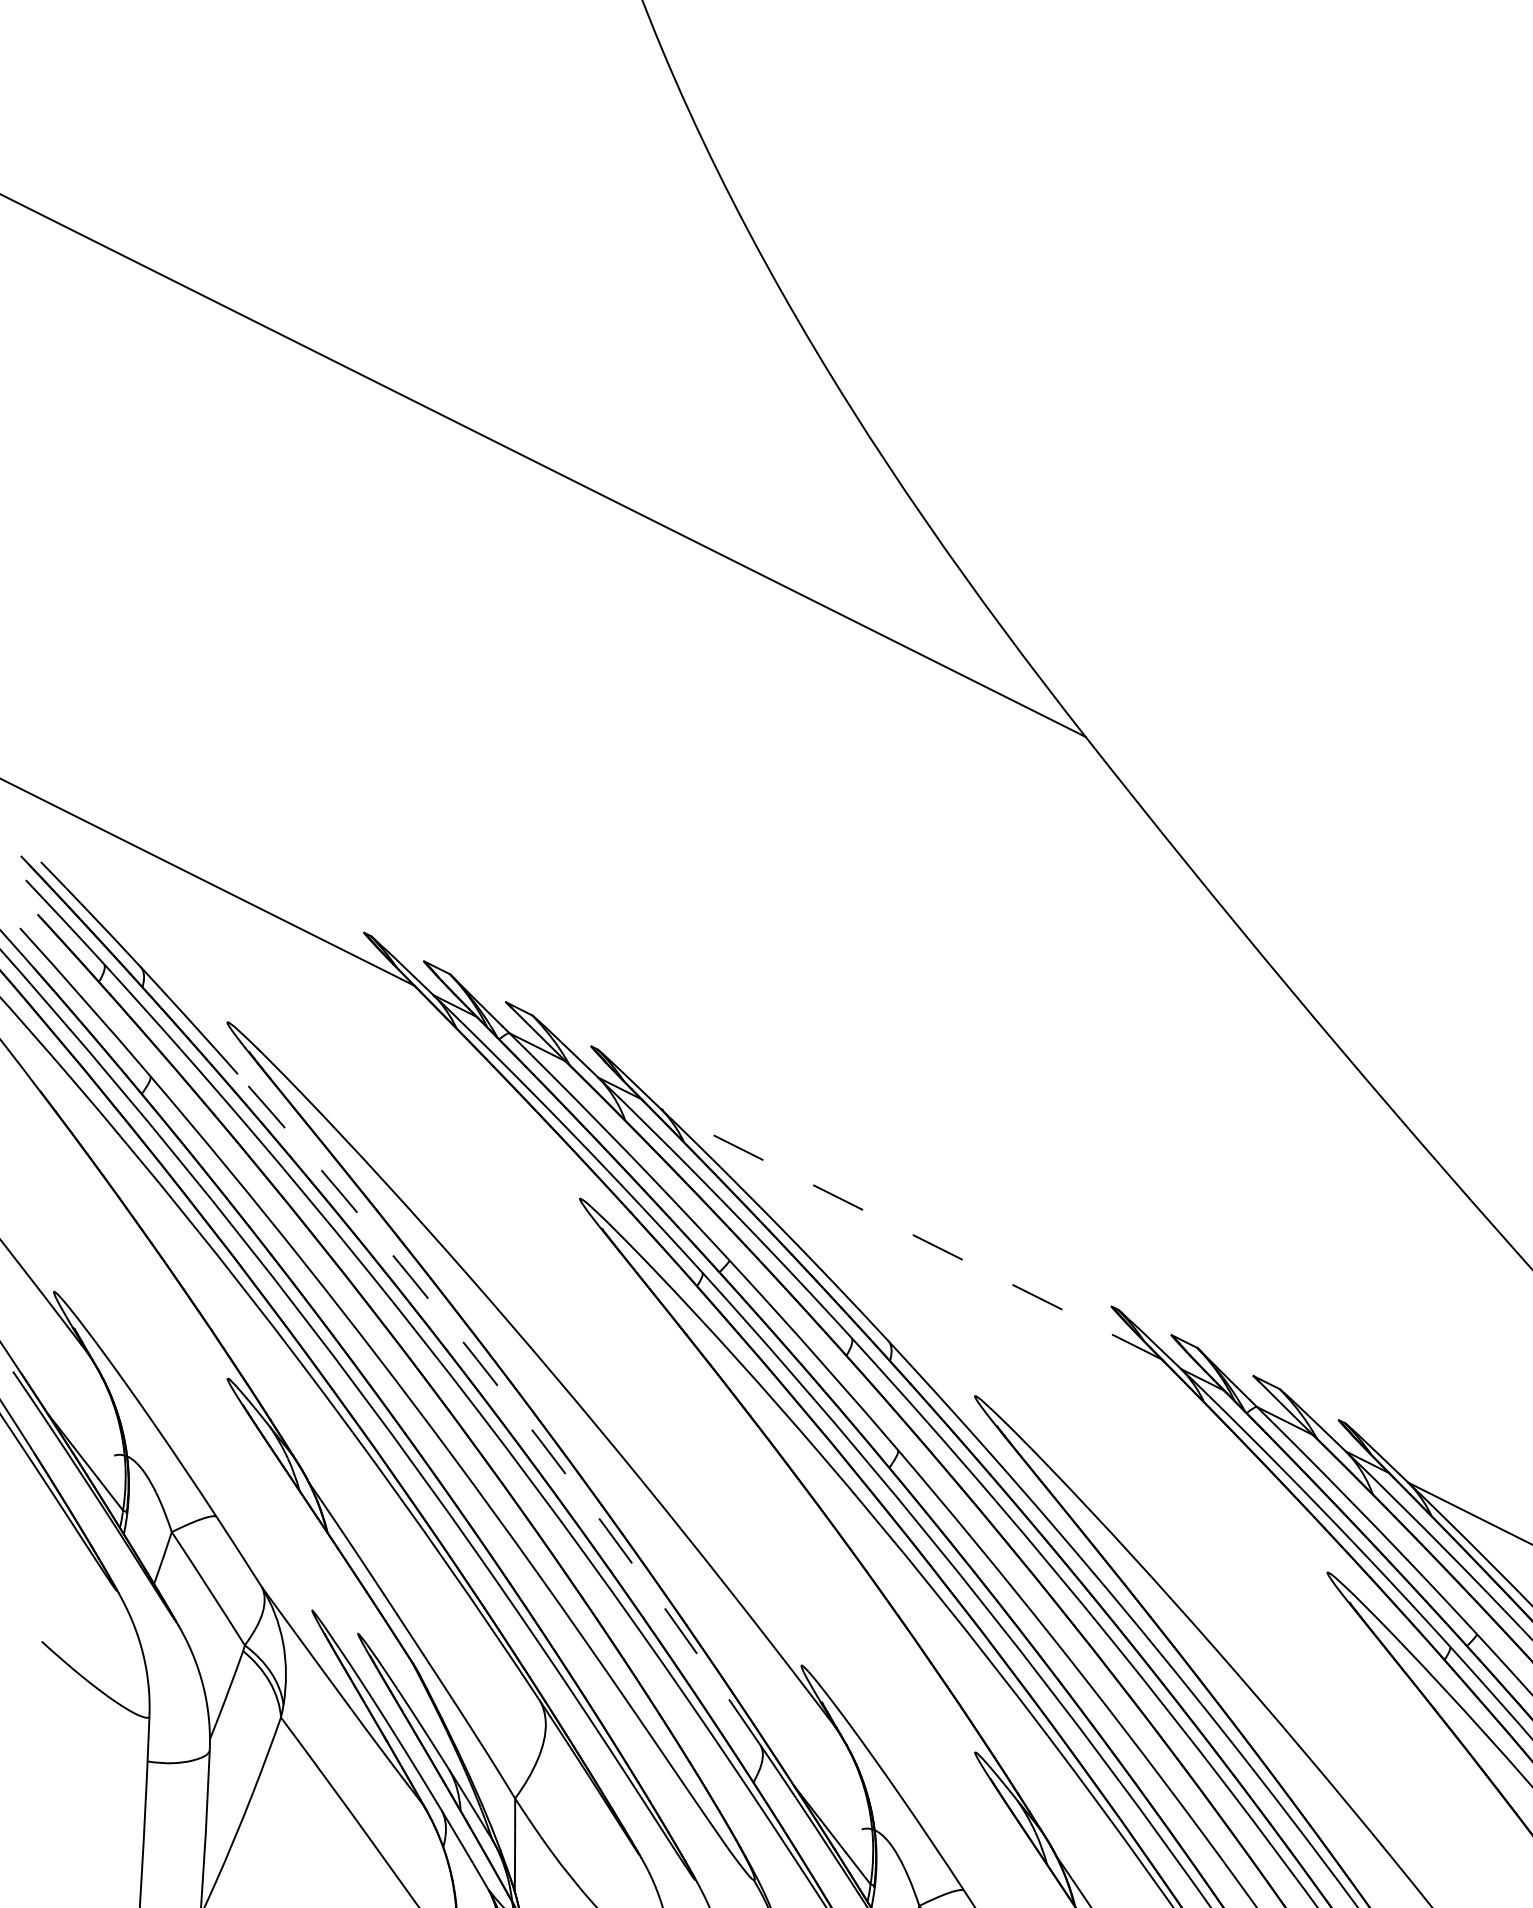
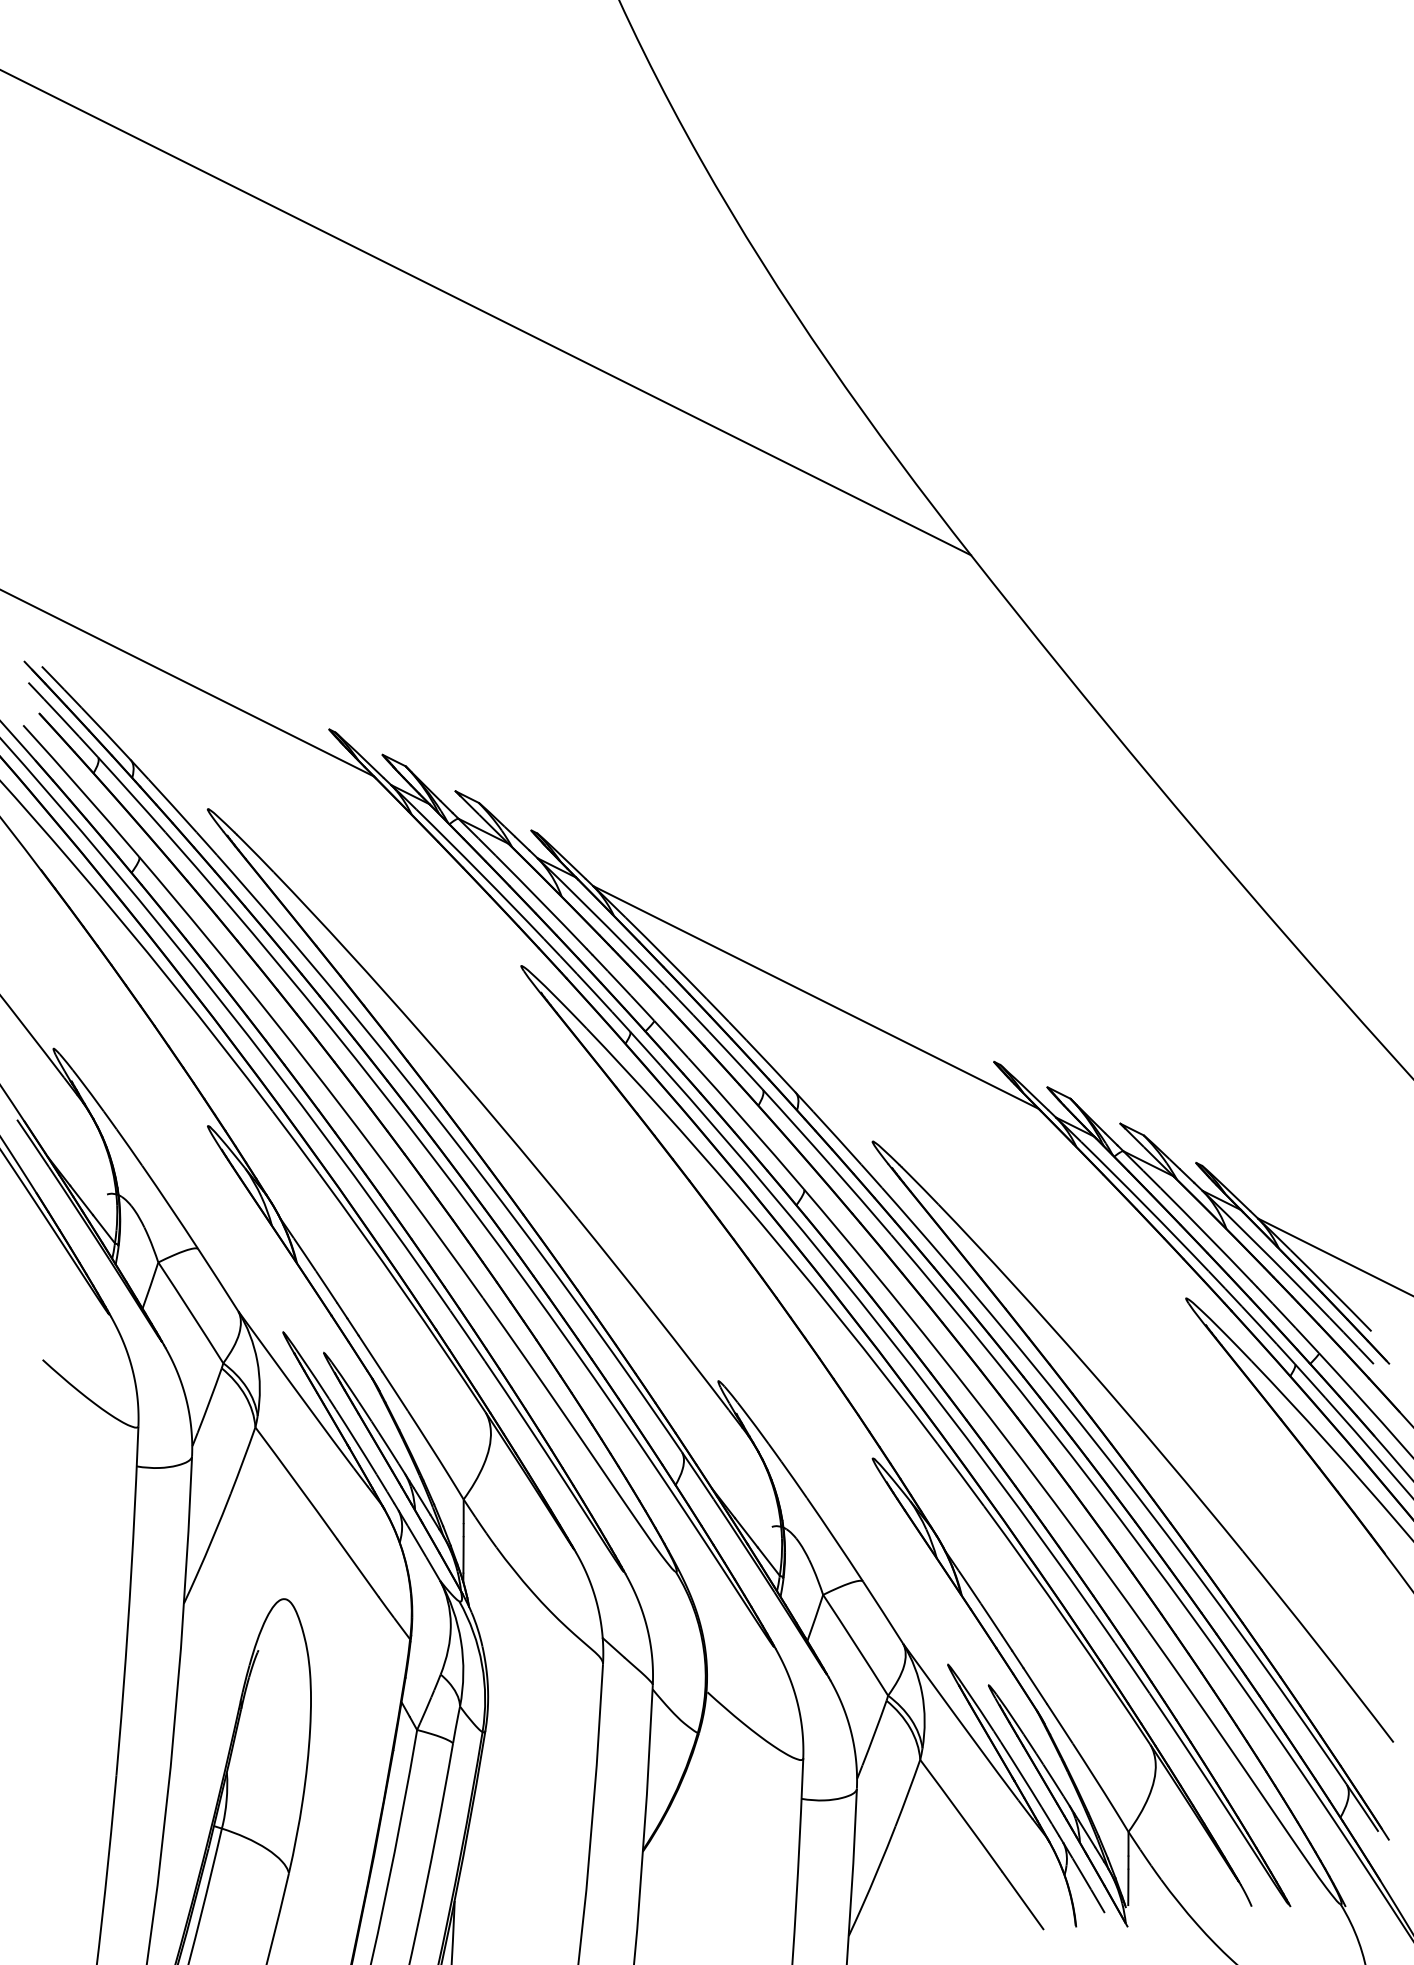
line: (910, 1234) -> (815, 997), dashed -> solid
arc: (510, 1401) -> (459, 1146), dashed -> solid

